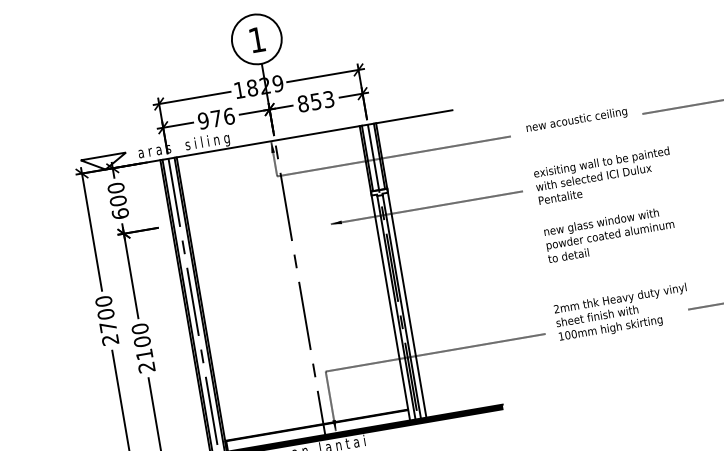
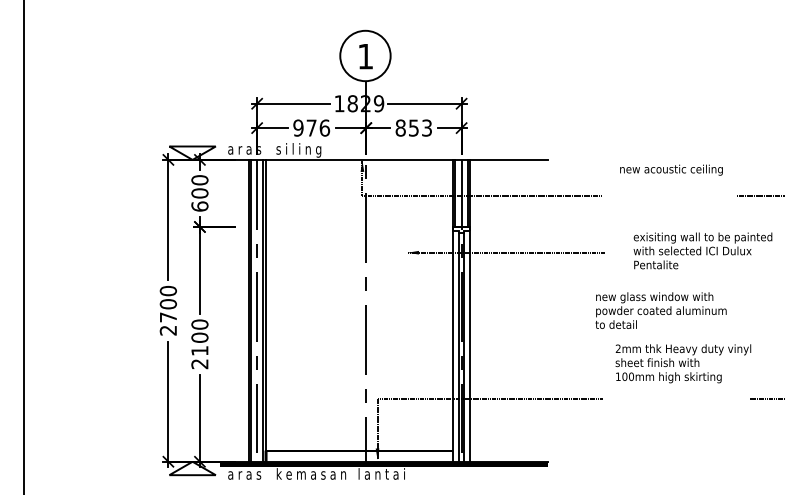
text: (576, 119) -> (671, 169), moved
text: (603, 175) -> (702, 250), moved
text: (609, 234) -> (660, 310), moved
text: (622, 312) -> (683, 363), moved

